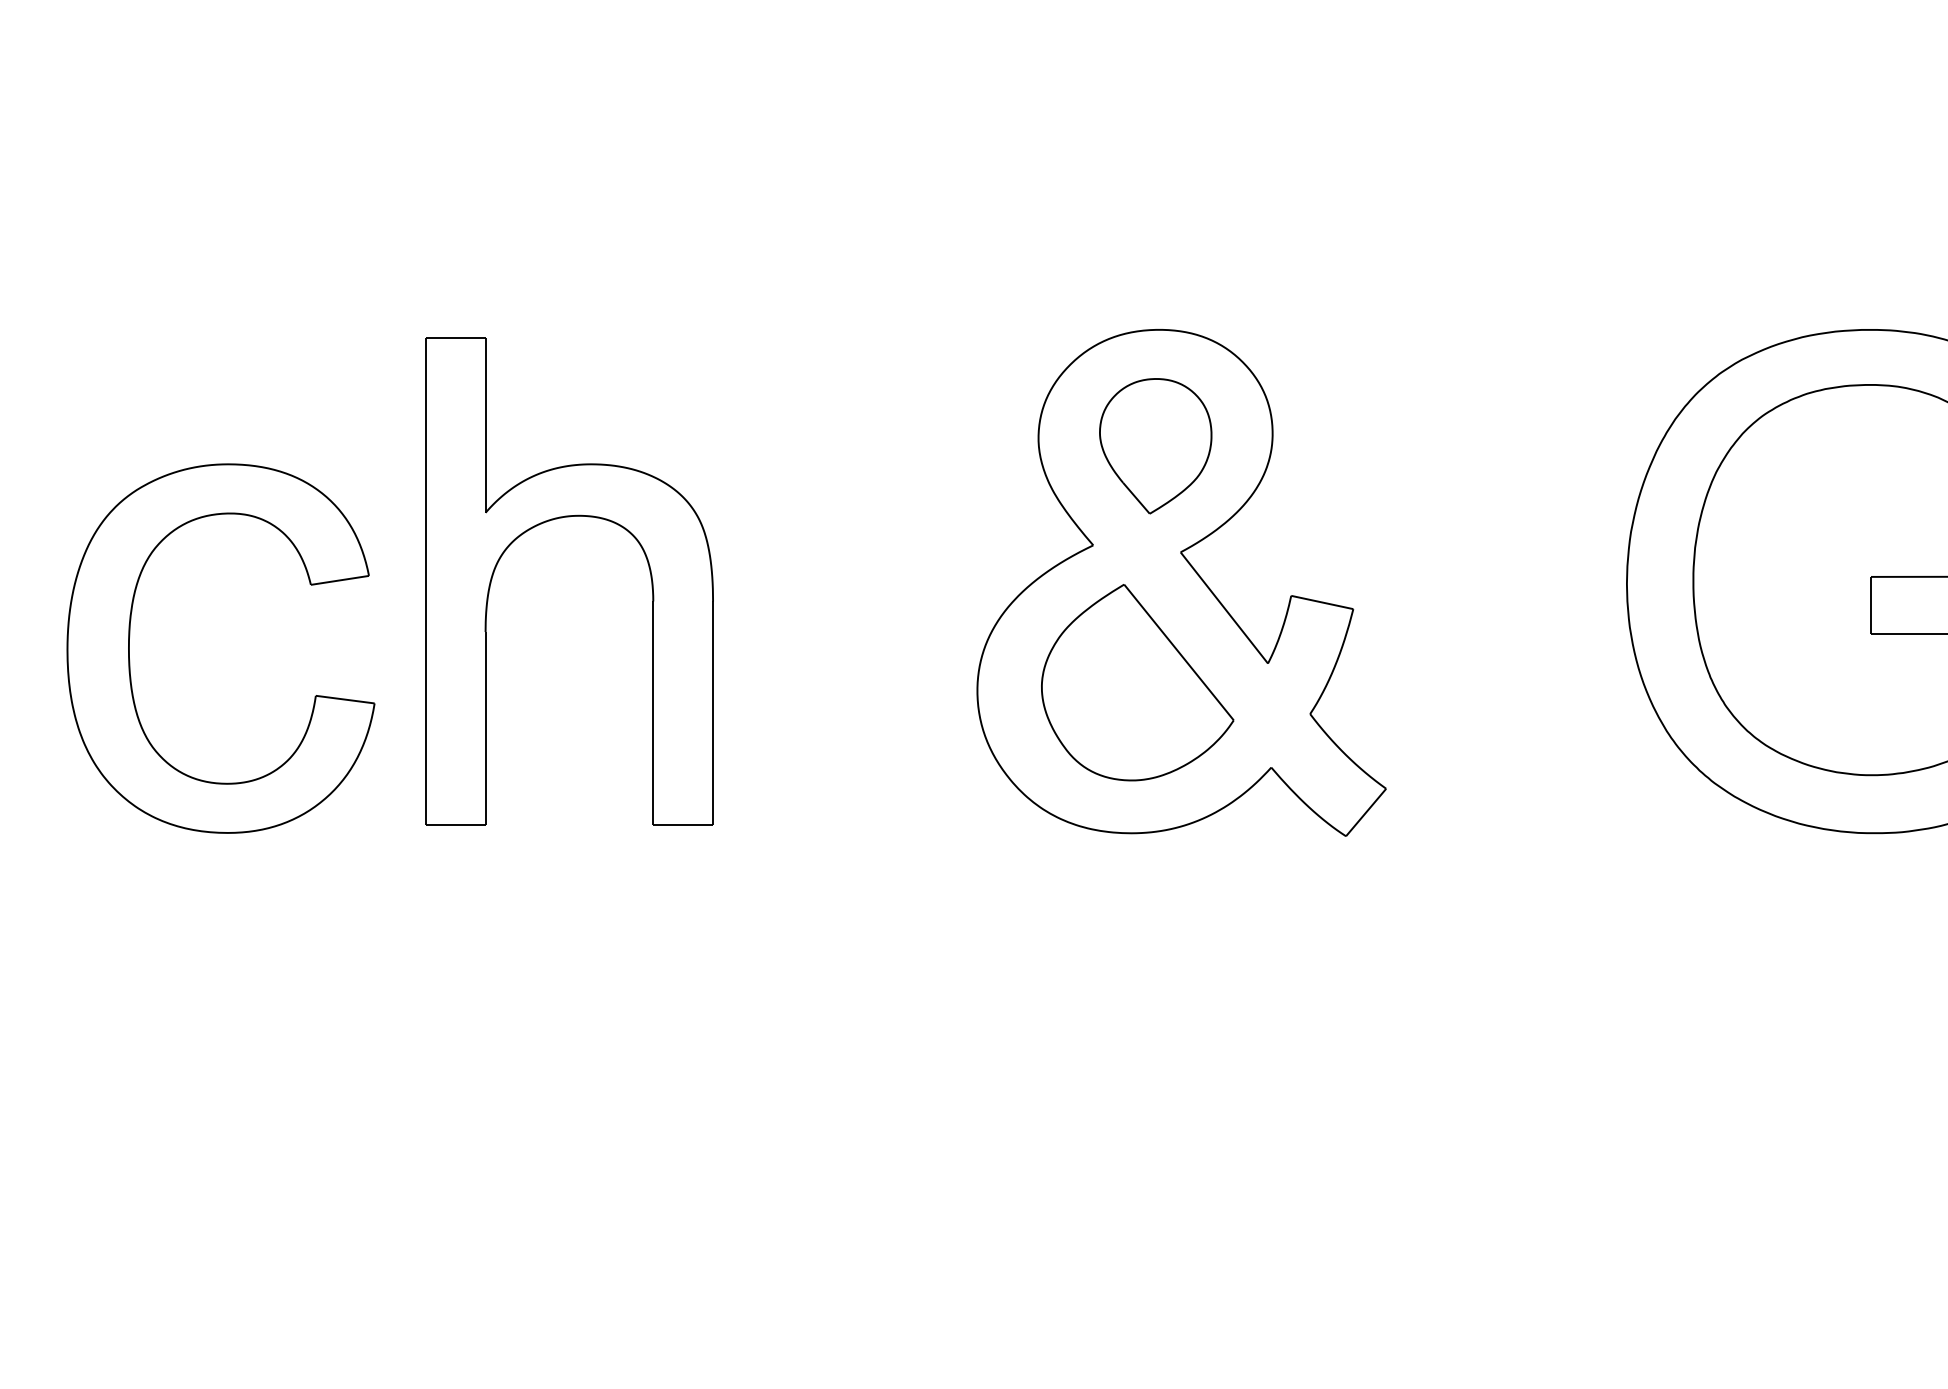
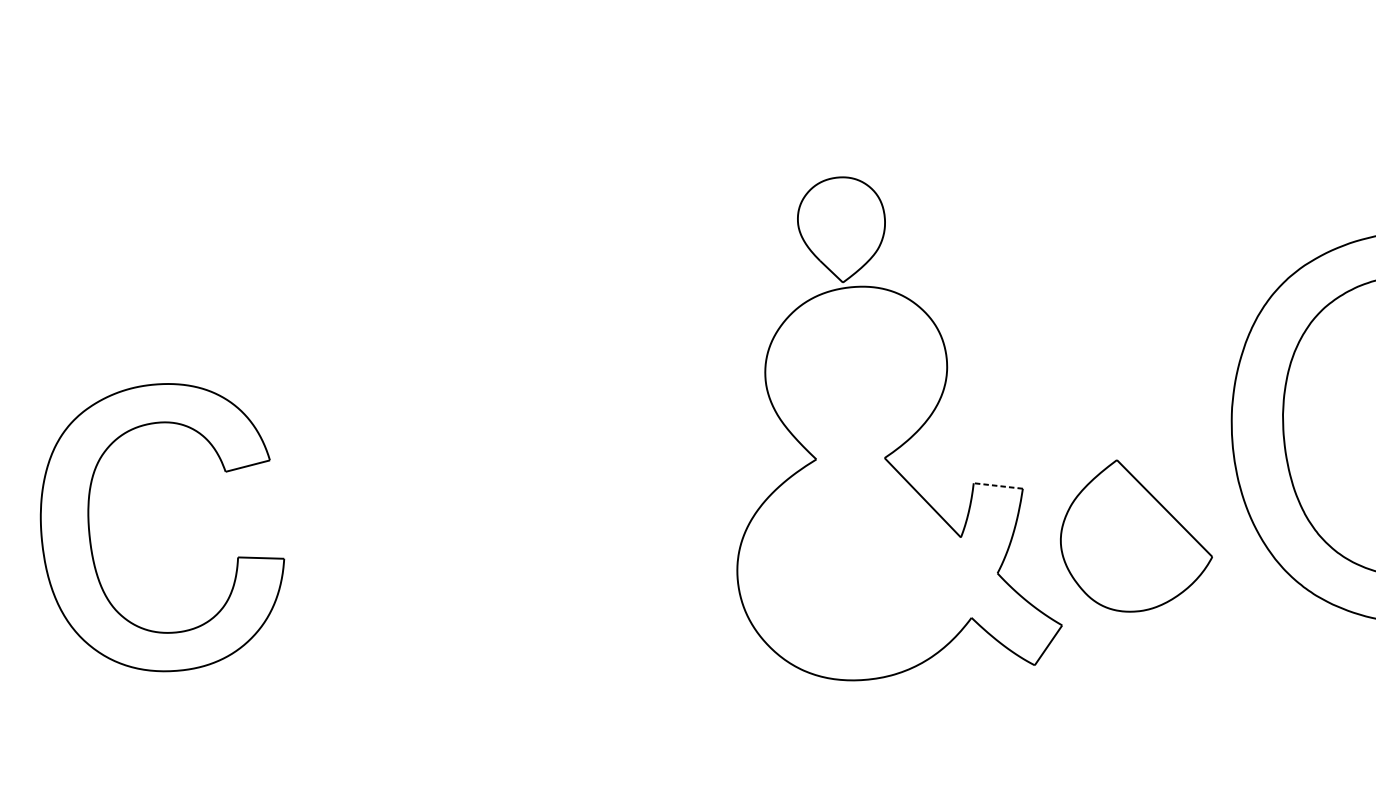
part: (1155, 446) -> (842, 229), moved
part: (553, 520) -> (396, 481), removed
line: (1322, 602) -> (998, 485), solid -> dashed
part: (130, 635) -> (89, 525), moved
part: (1137, 682) -> (1134, 534), moved

